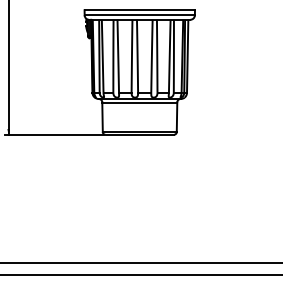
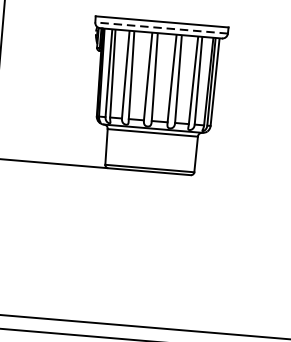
line: (139, 15) -> (161, 28), solid -> dashed

